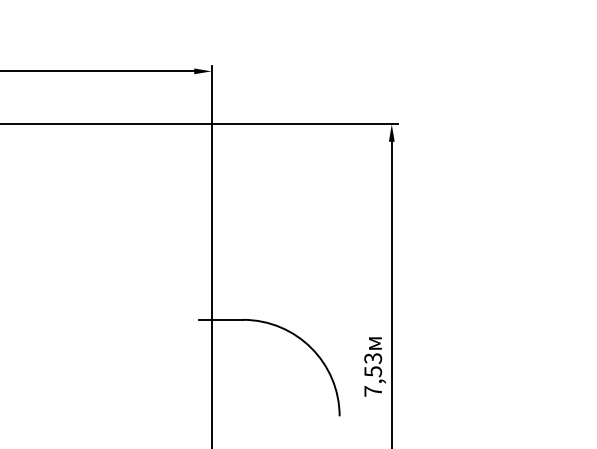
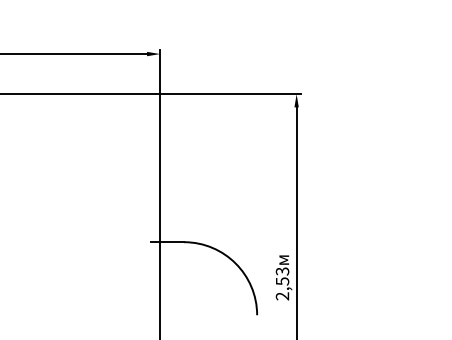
text: (373, 391) -> (282, 296), 7,53 -> 2,53

